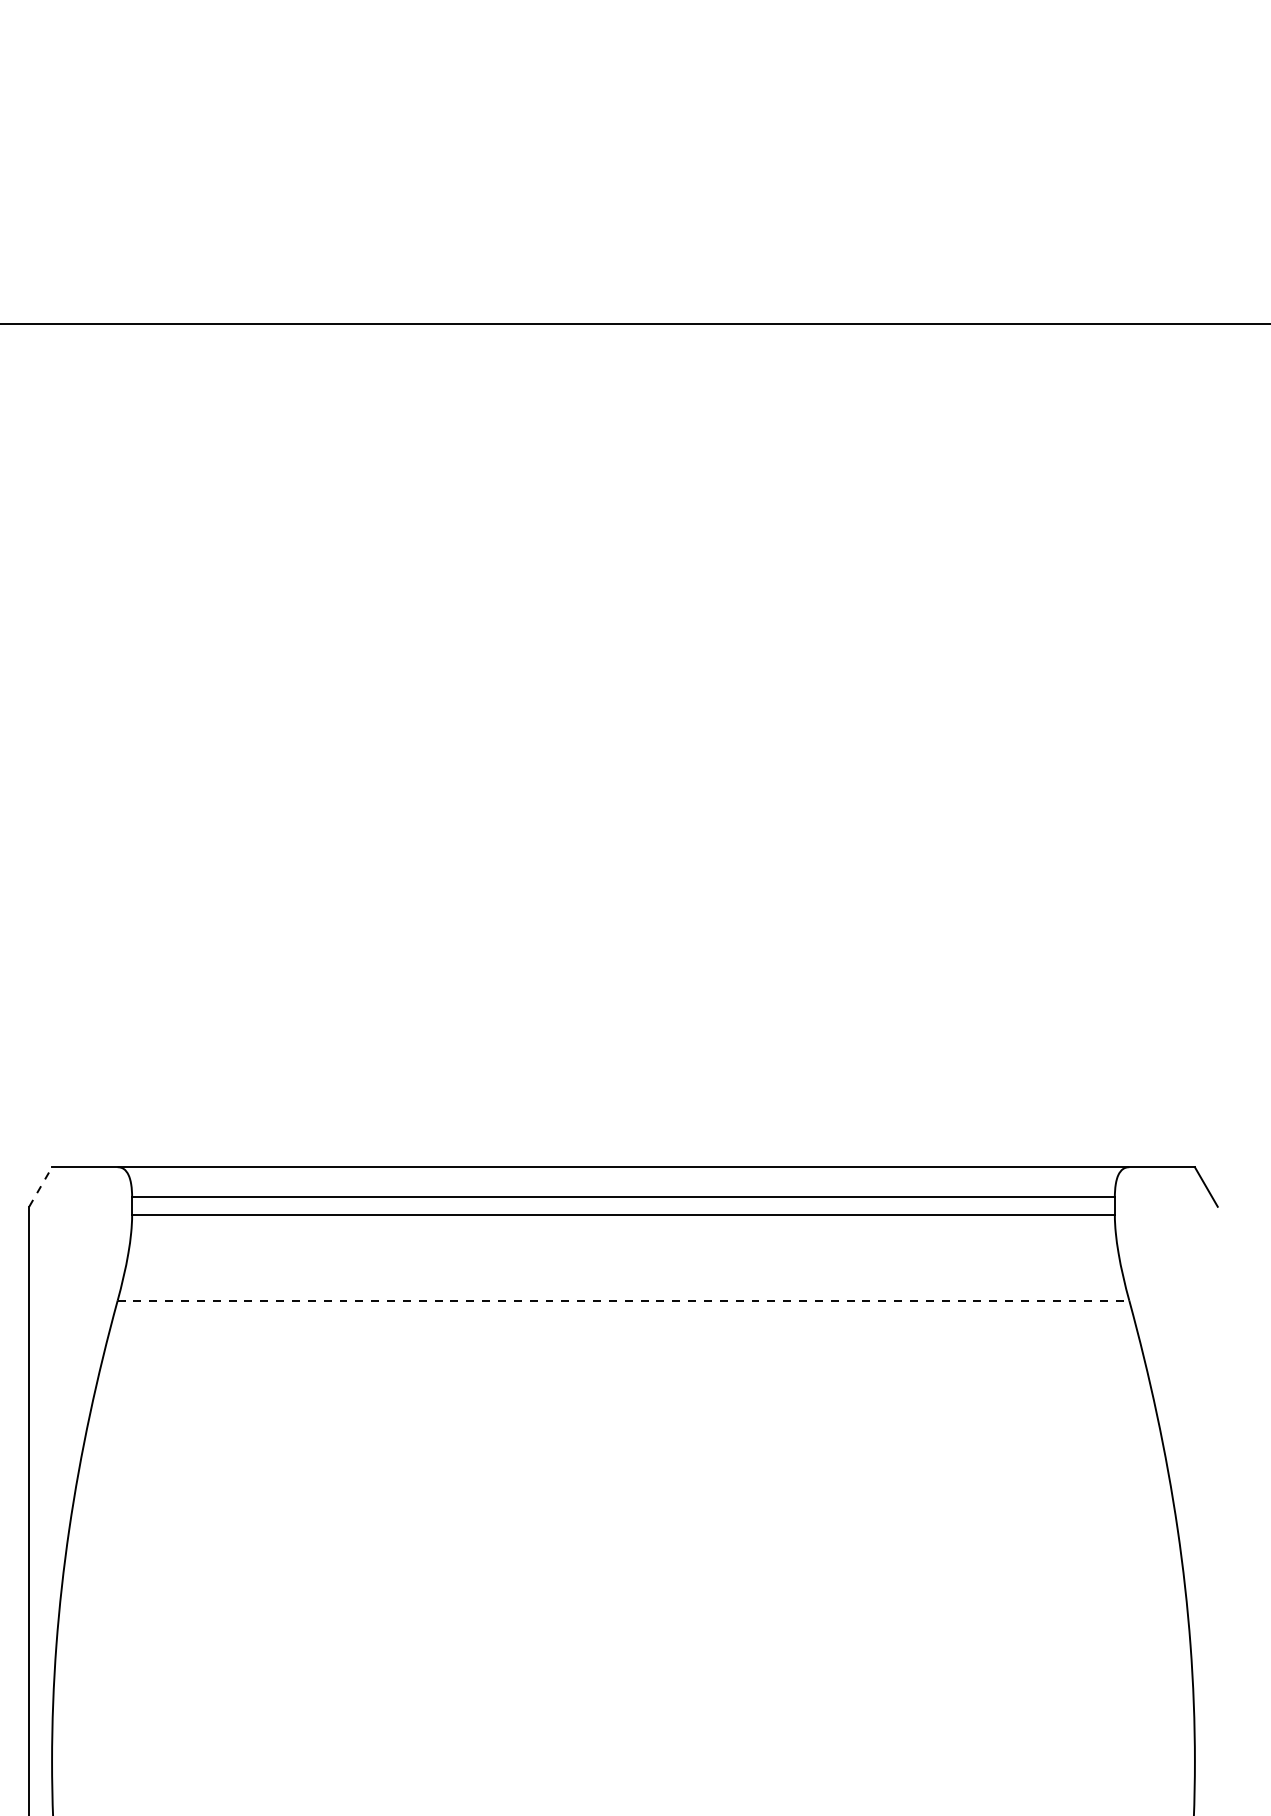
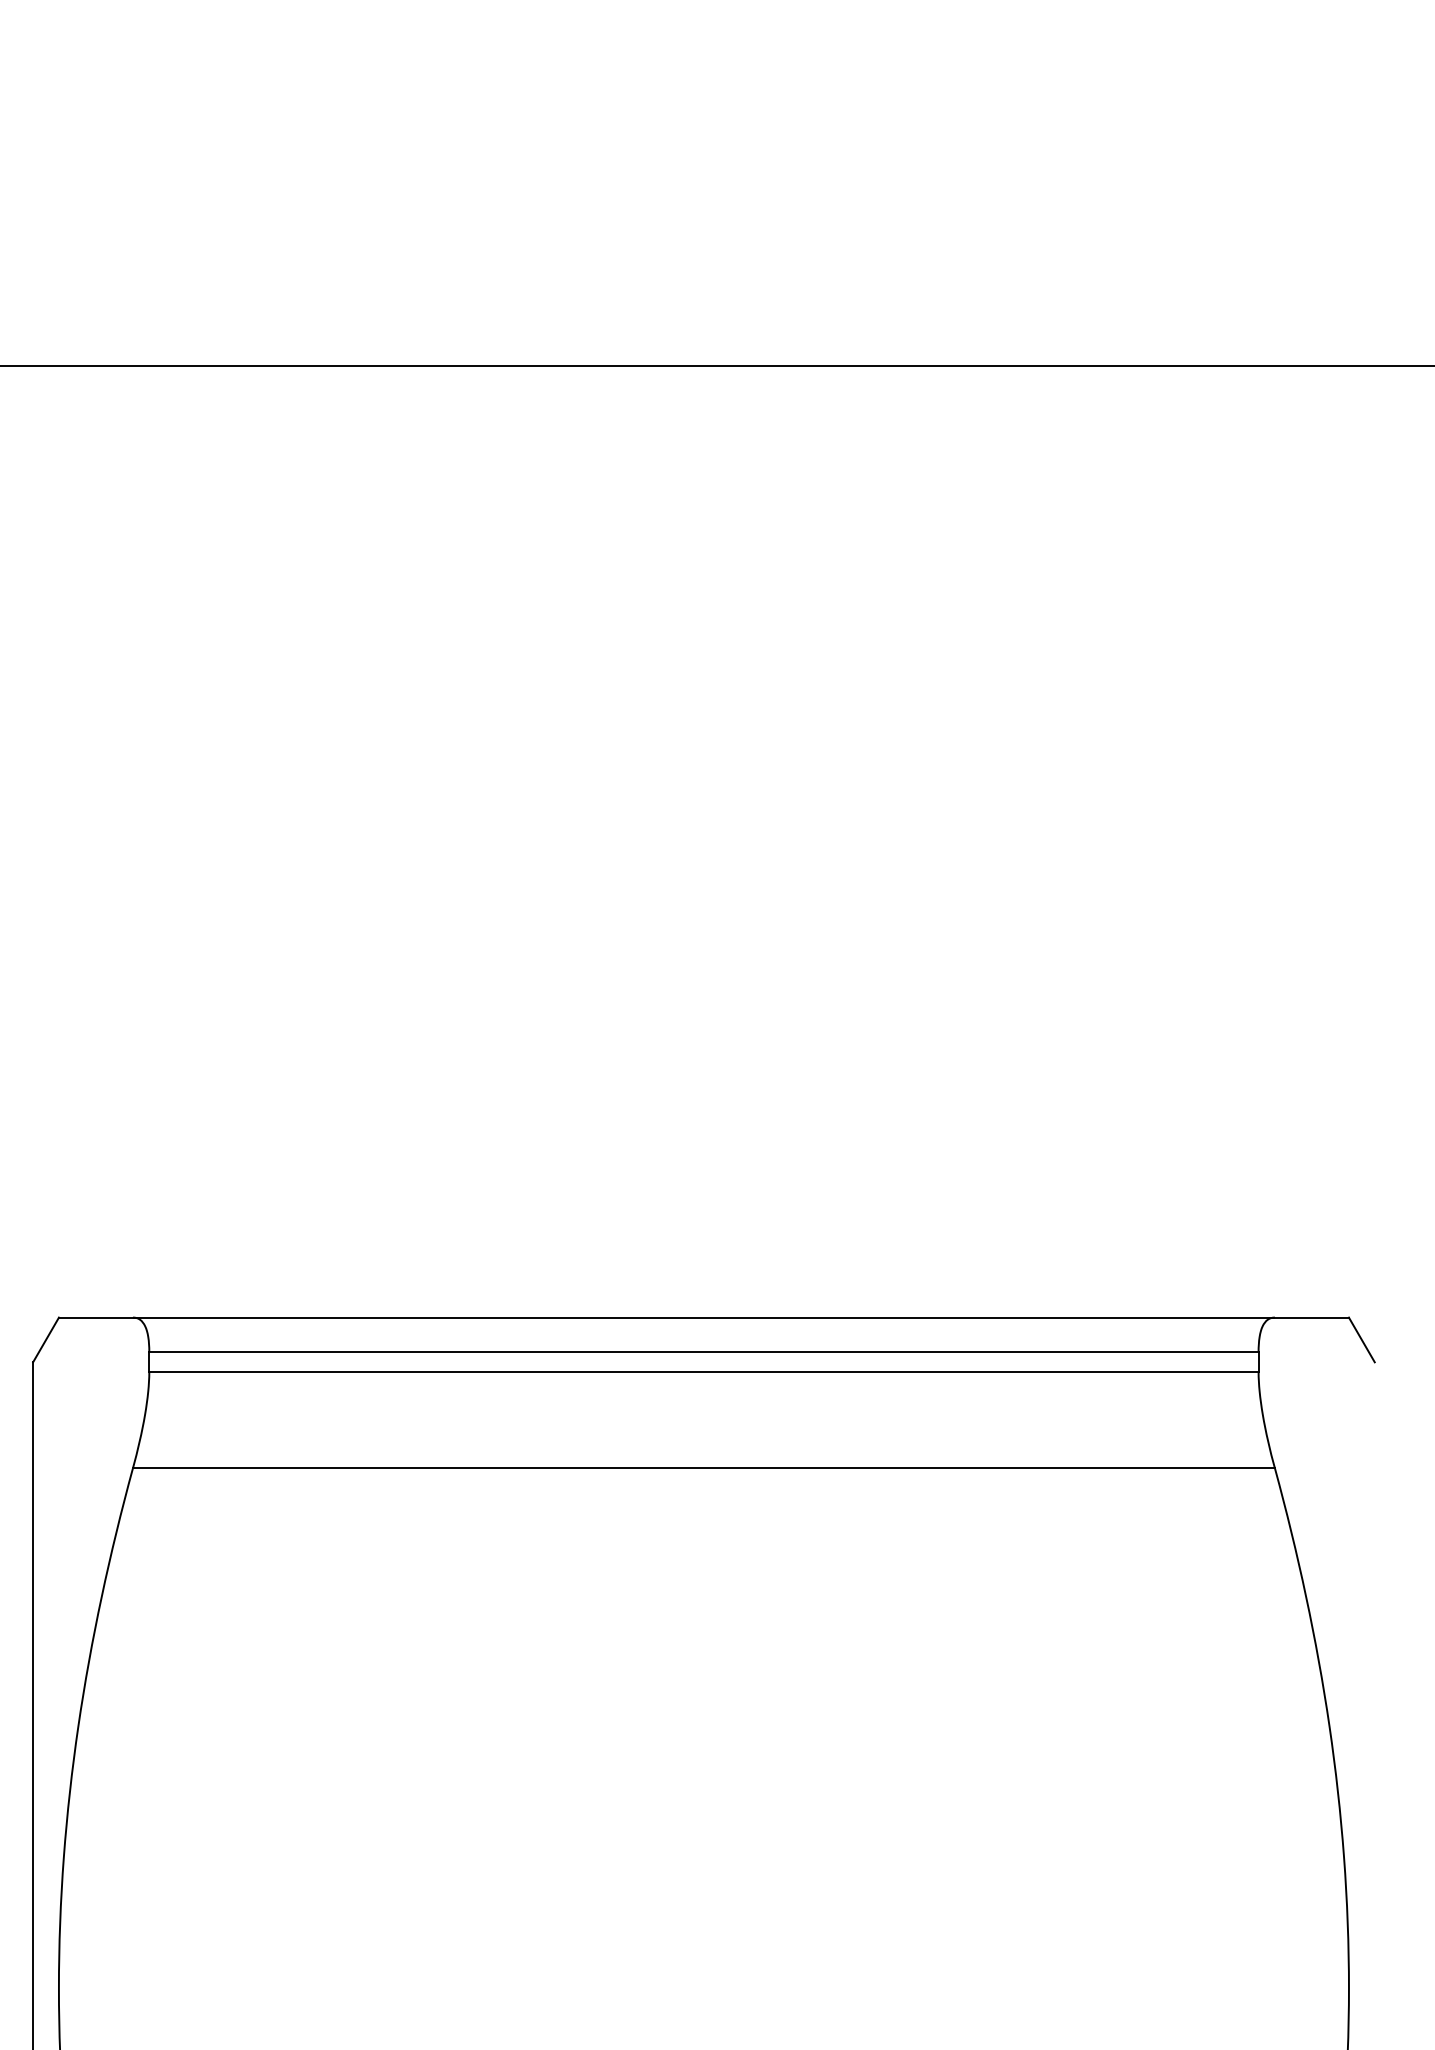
line: (41, 1186) -> (46, 1339), dashed -> solid
line: (623, 1300) -> (704, 1468), dashed -> solid

